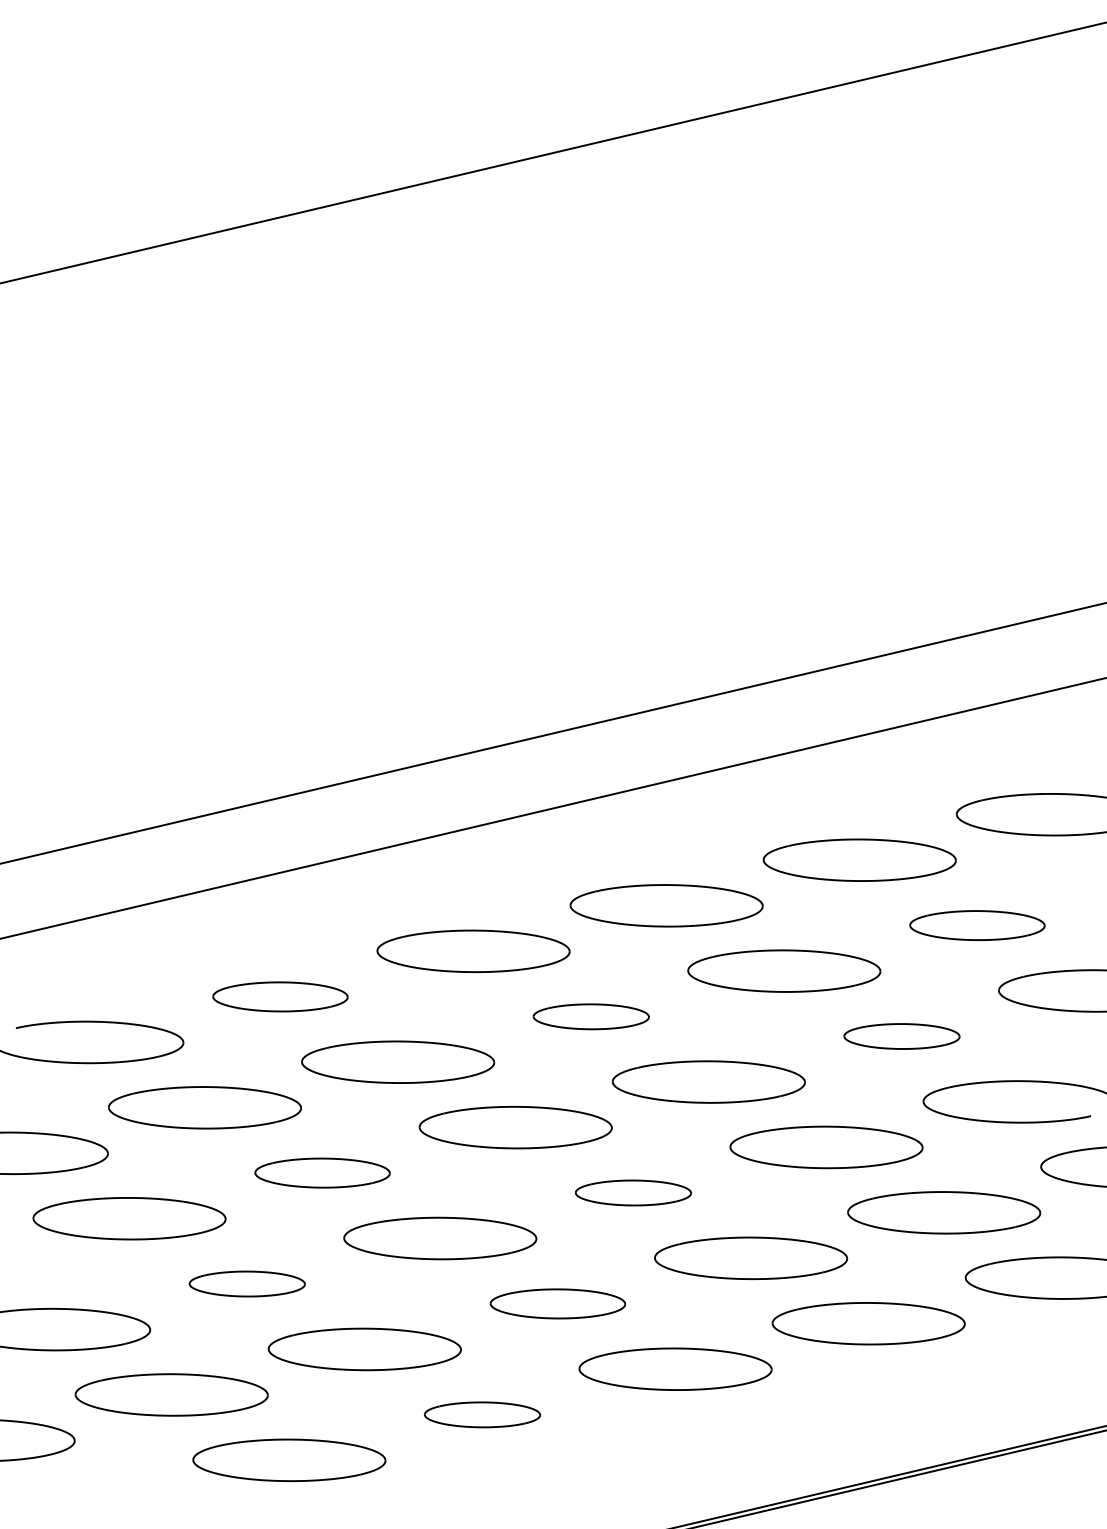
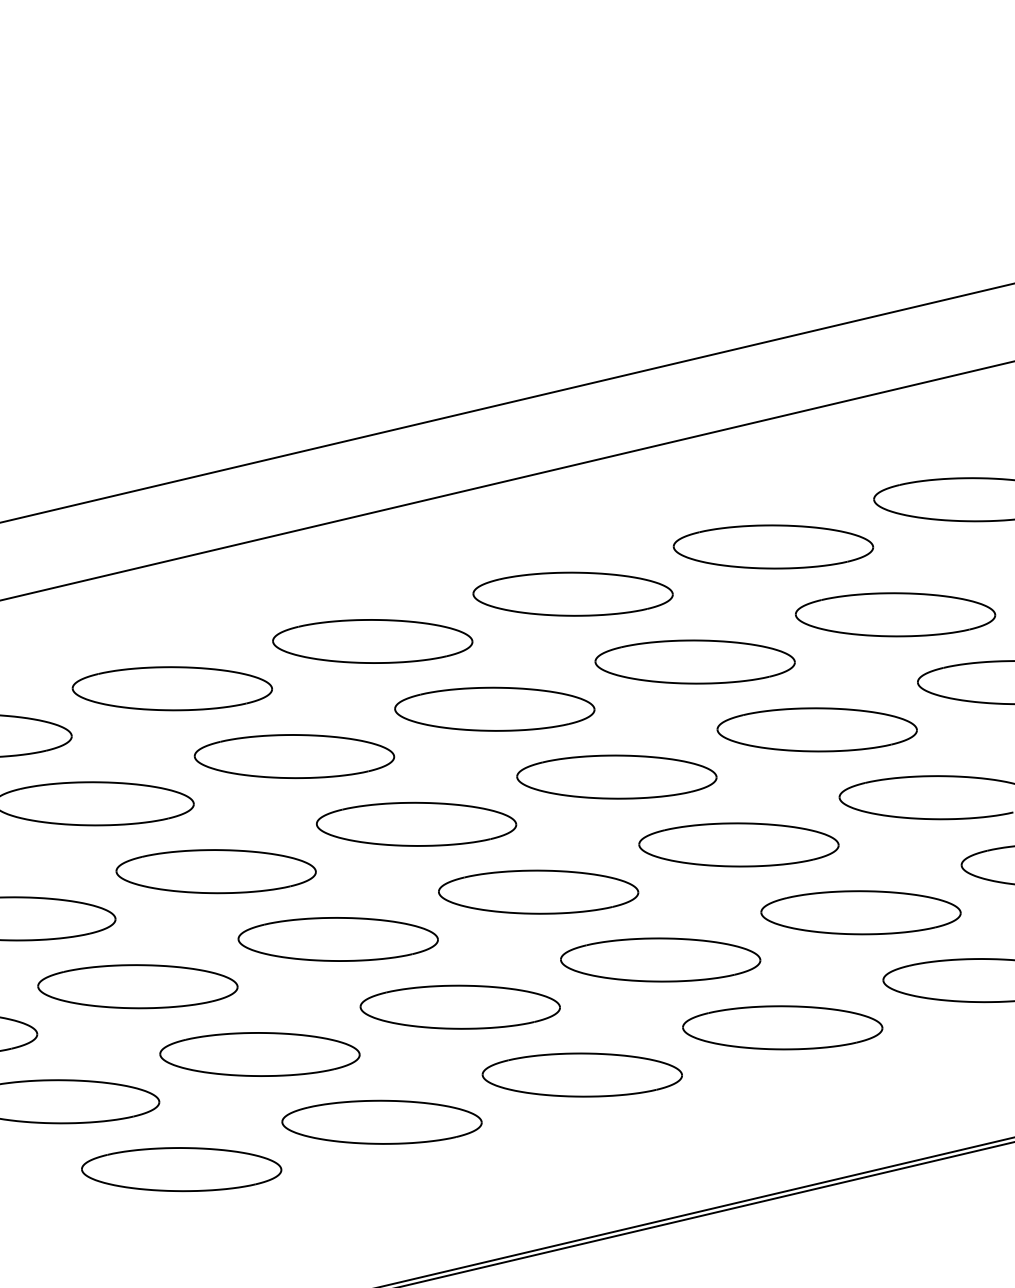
part: (977, 925) -> (895, 614), size x1.43
part: (280, 996) -> (172, 688), size x1.43
part: (591, 1016) -> (495, 709), size x1.67
part: (901, 1036) -> (816, 729), size x1.67
part: (322, 1172) -> (216, 870), size x1.43
part: (633, 1192) -> (538, 891), size x1.67
part: (247, 1283) -> (138, 986), size x1.67
part: (557, 1303) -> (459, 1006), size x1.43
part: (482, 1414) -> (382, 1122), size x1.67

